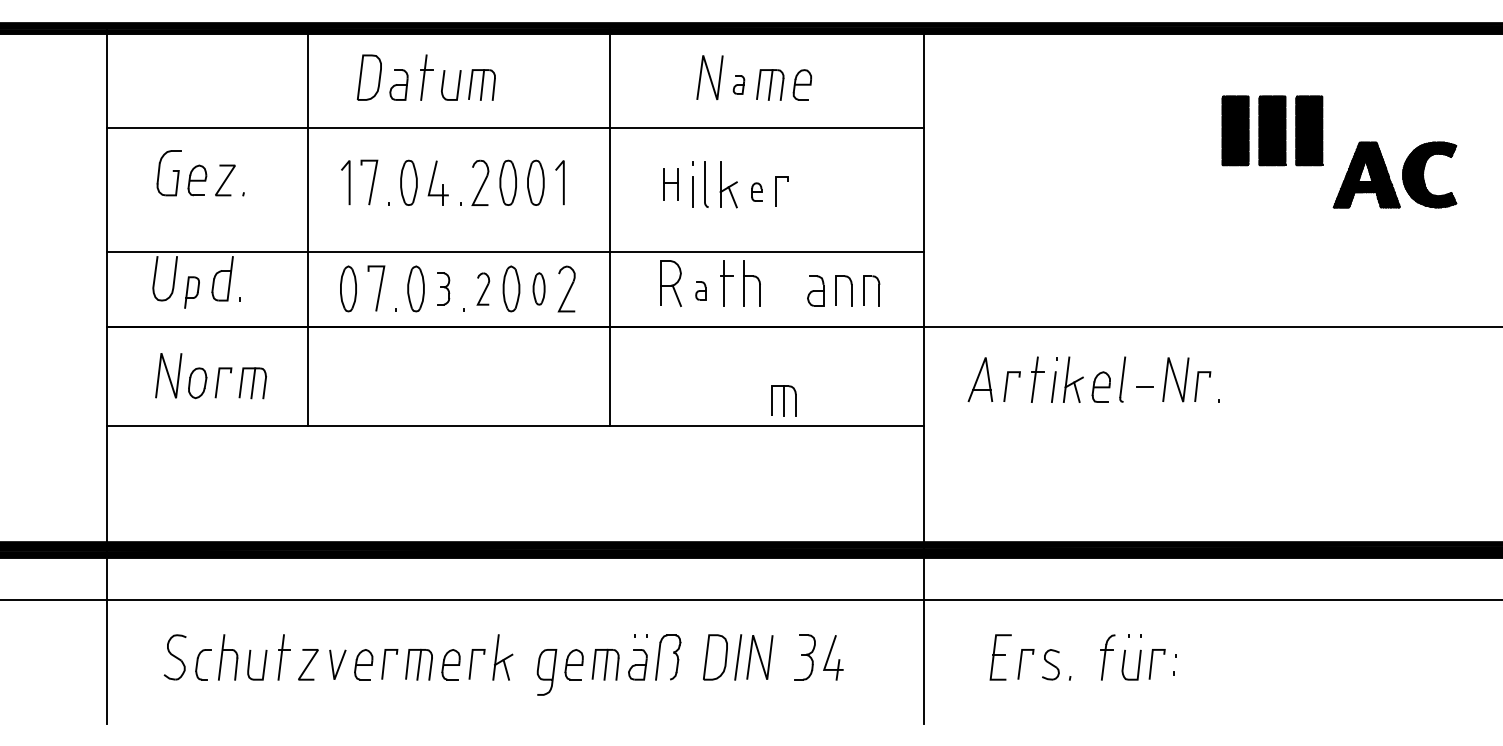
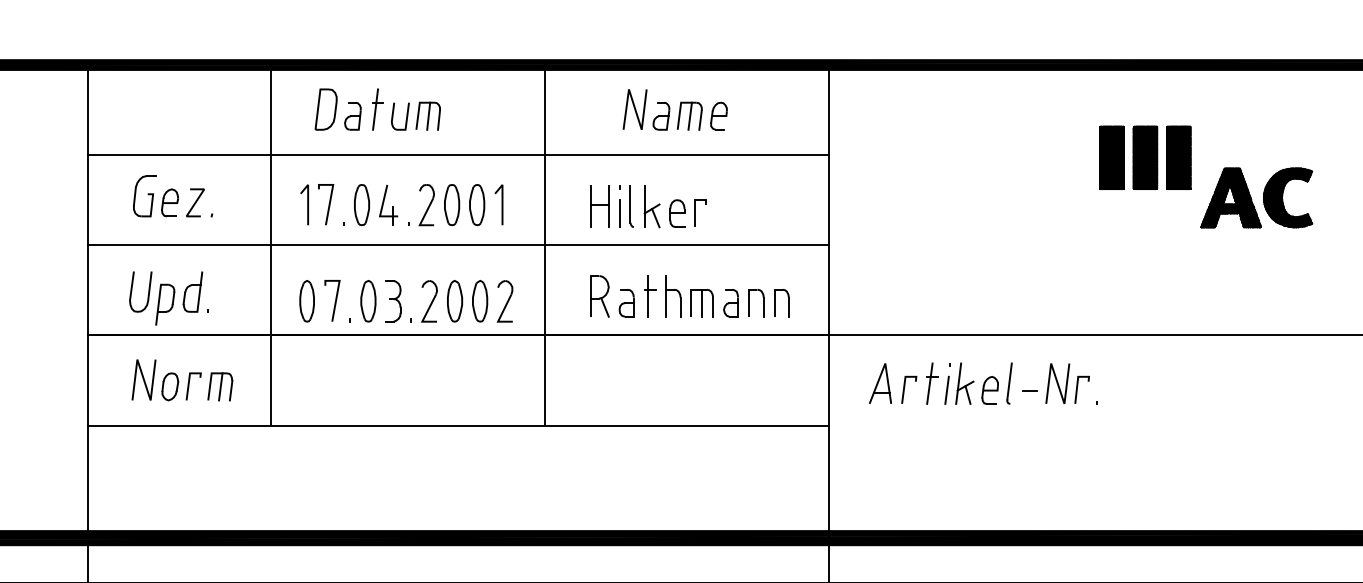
part: (738, 84) -> (660, 115), size x1.67
part: (670, 184) -> (599, 206), size x1.43
part: (756, 191) -> (677, 212), size x1.67
line: (515, 252) -> (458, 245), moved
part: (443, 288) -> (393, 300), size x1.43
part: (483, 288) -> (429, 300), size x1.43
part: (538, 288) -> (479, 300), size x1.43
part: (700, 290) -> (626, 302), size x1.67
part: (191, 292) -> (164, 304), size x1.43
part: (783, 400) -> (701, 302), moved

